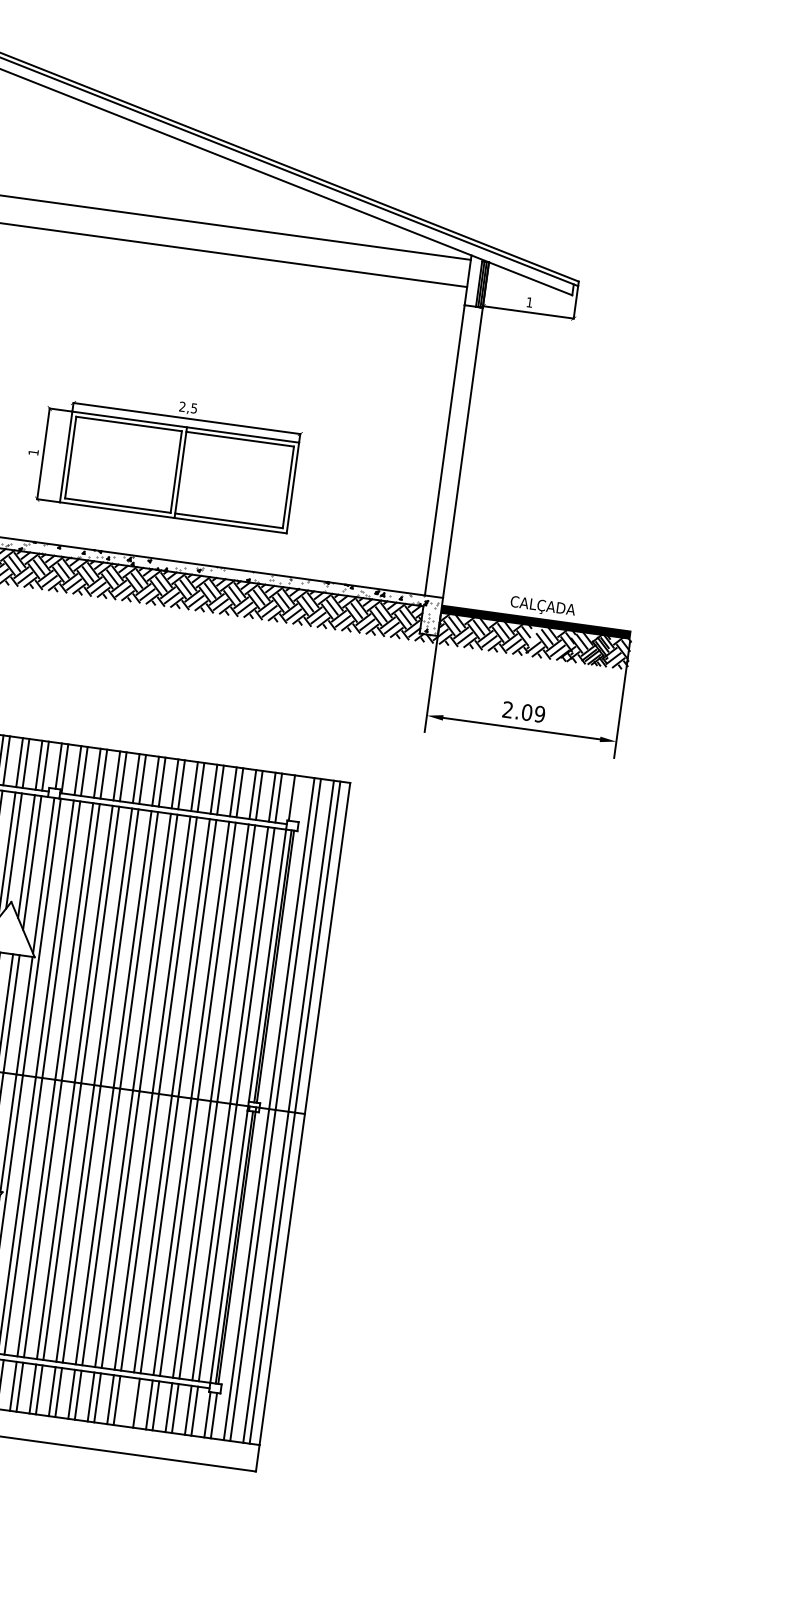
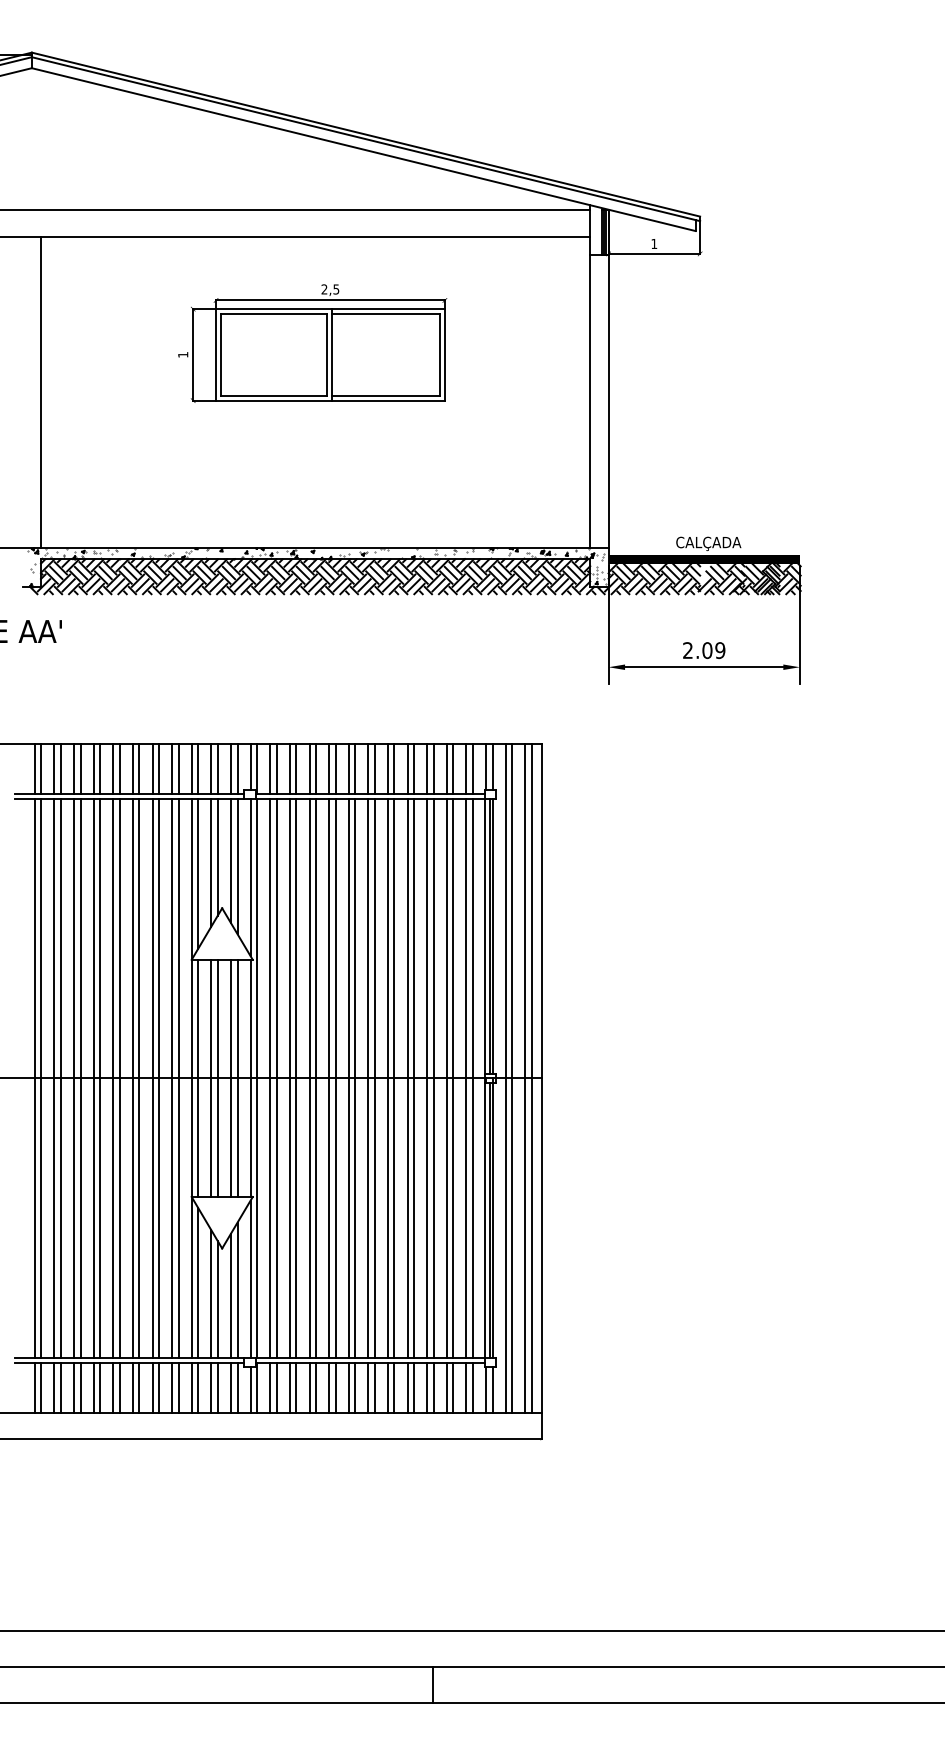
part: (163, 458) -> (312, 343), moved
line: (298, 799) -> (492, 767), added
line: (129, 1401) -> (407, 1387), added

